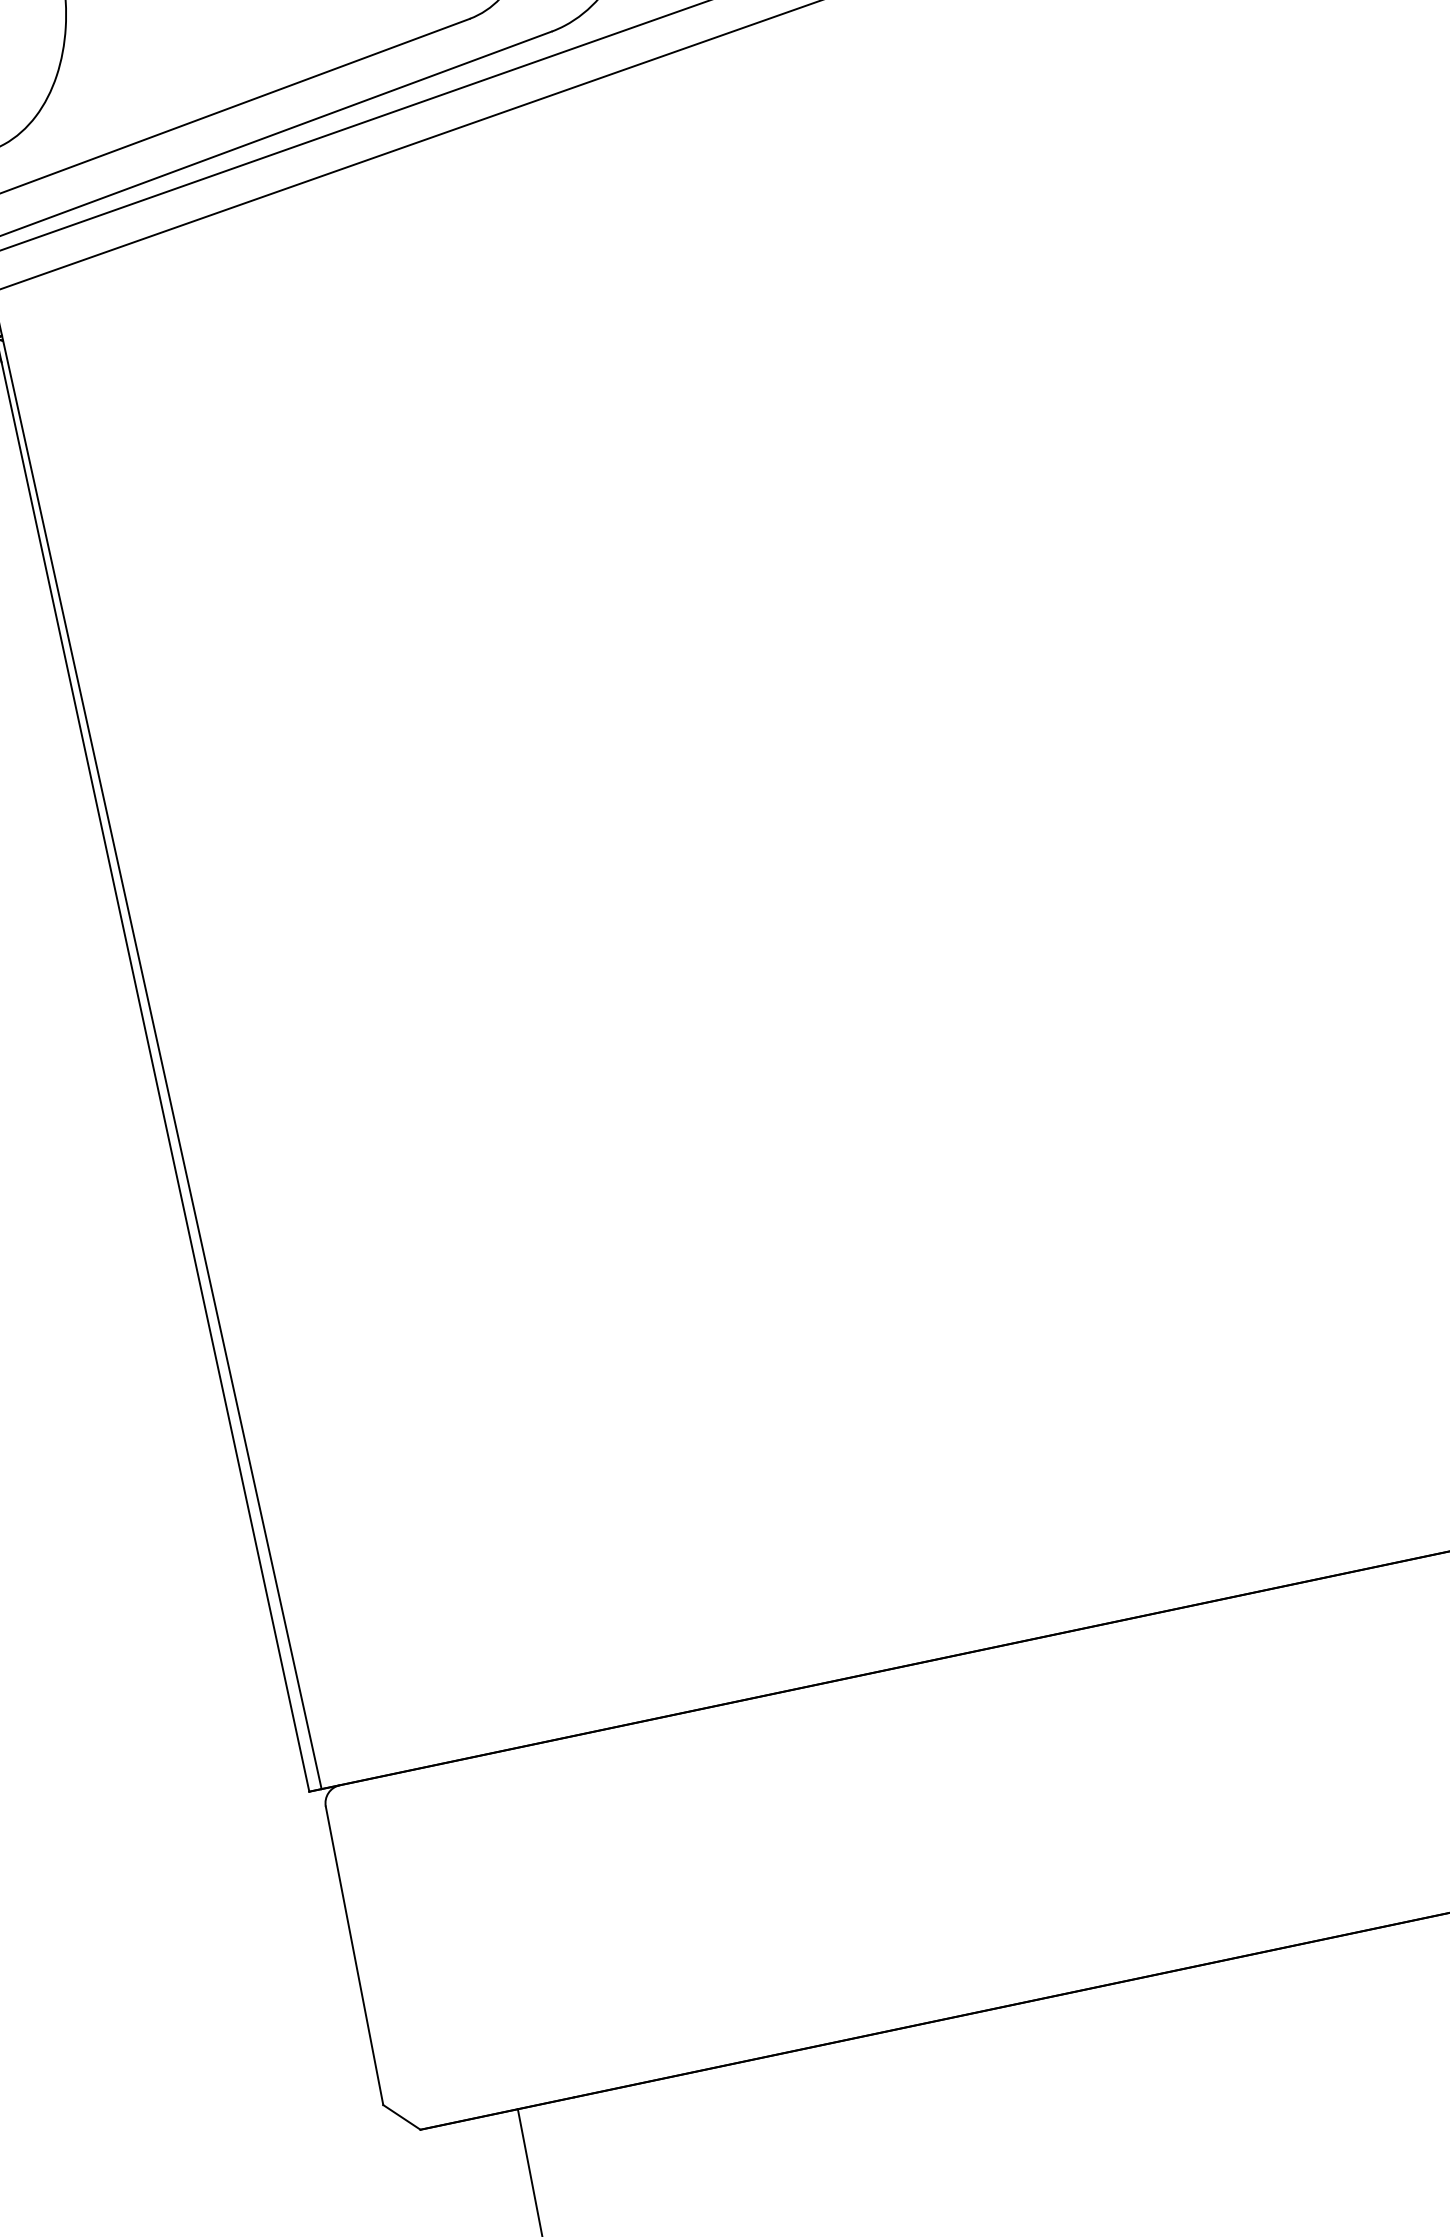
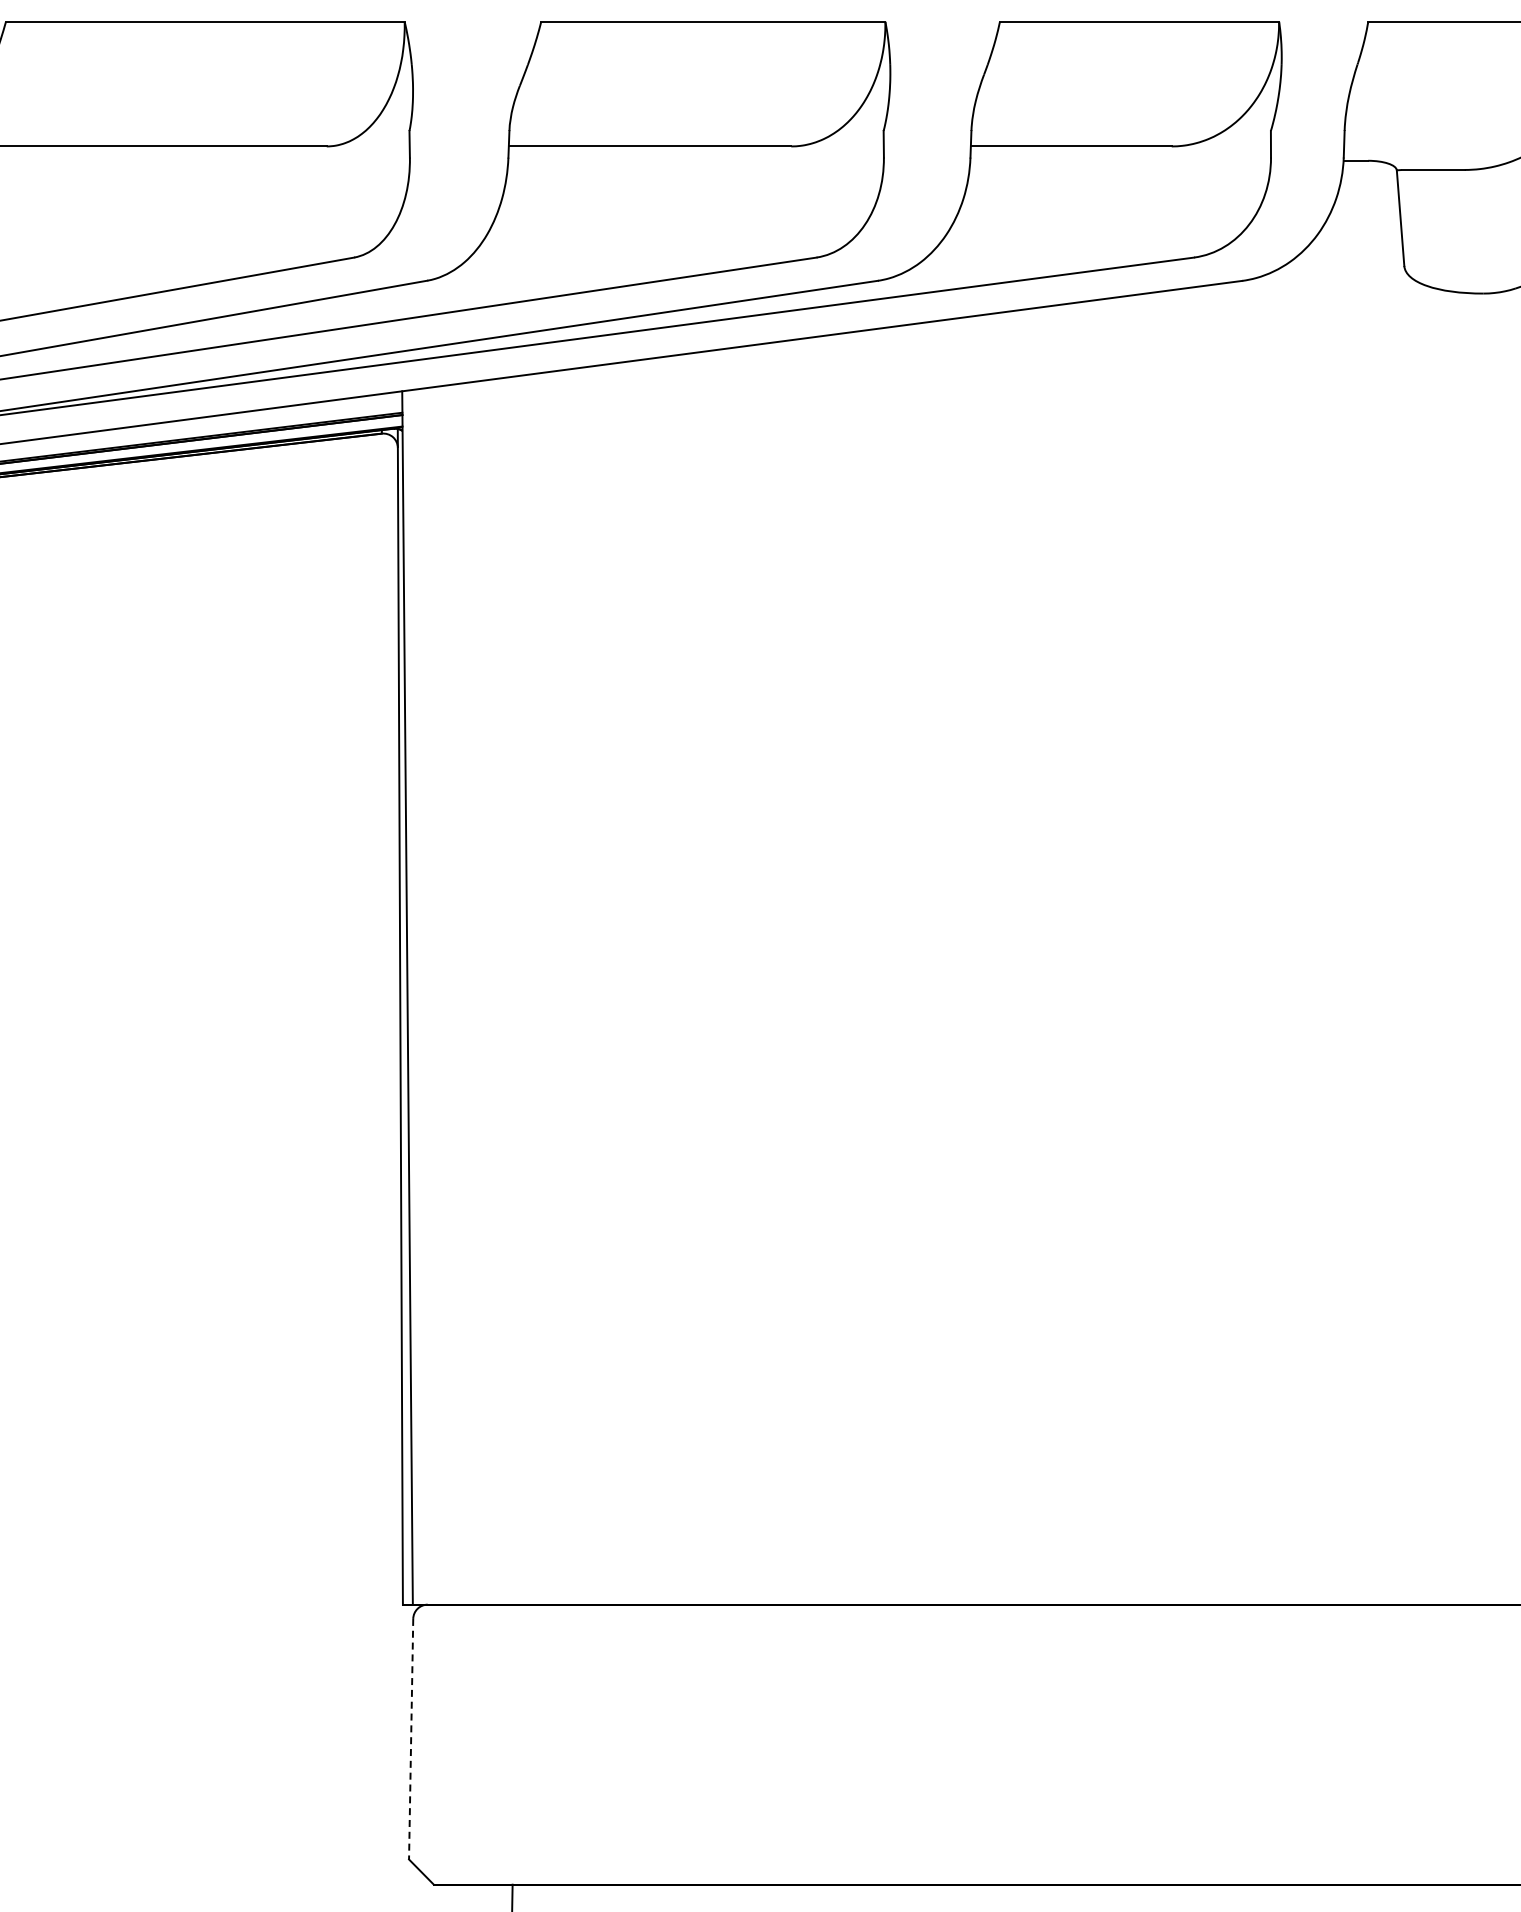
line: (355, 1956) -> (411, 1739), solid -> dashed

